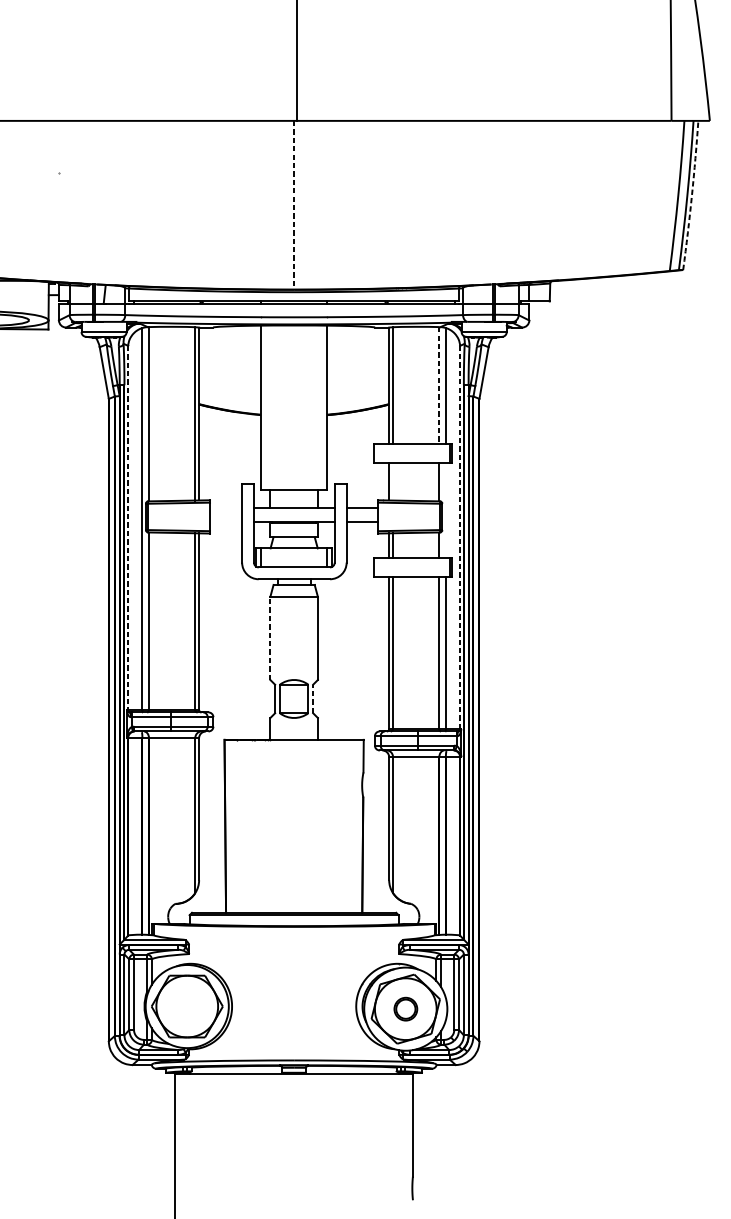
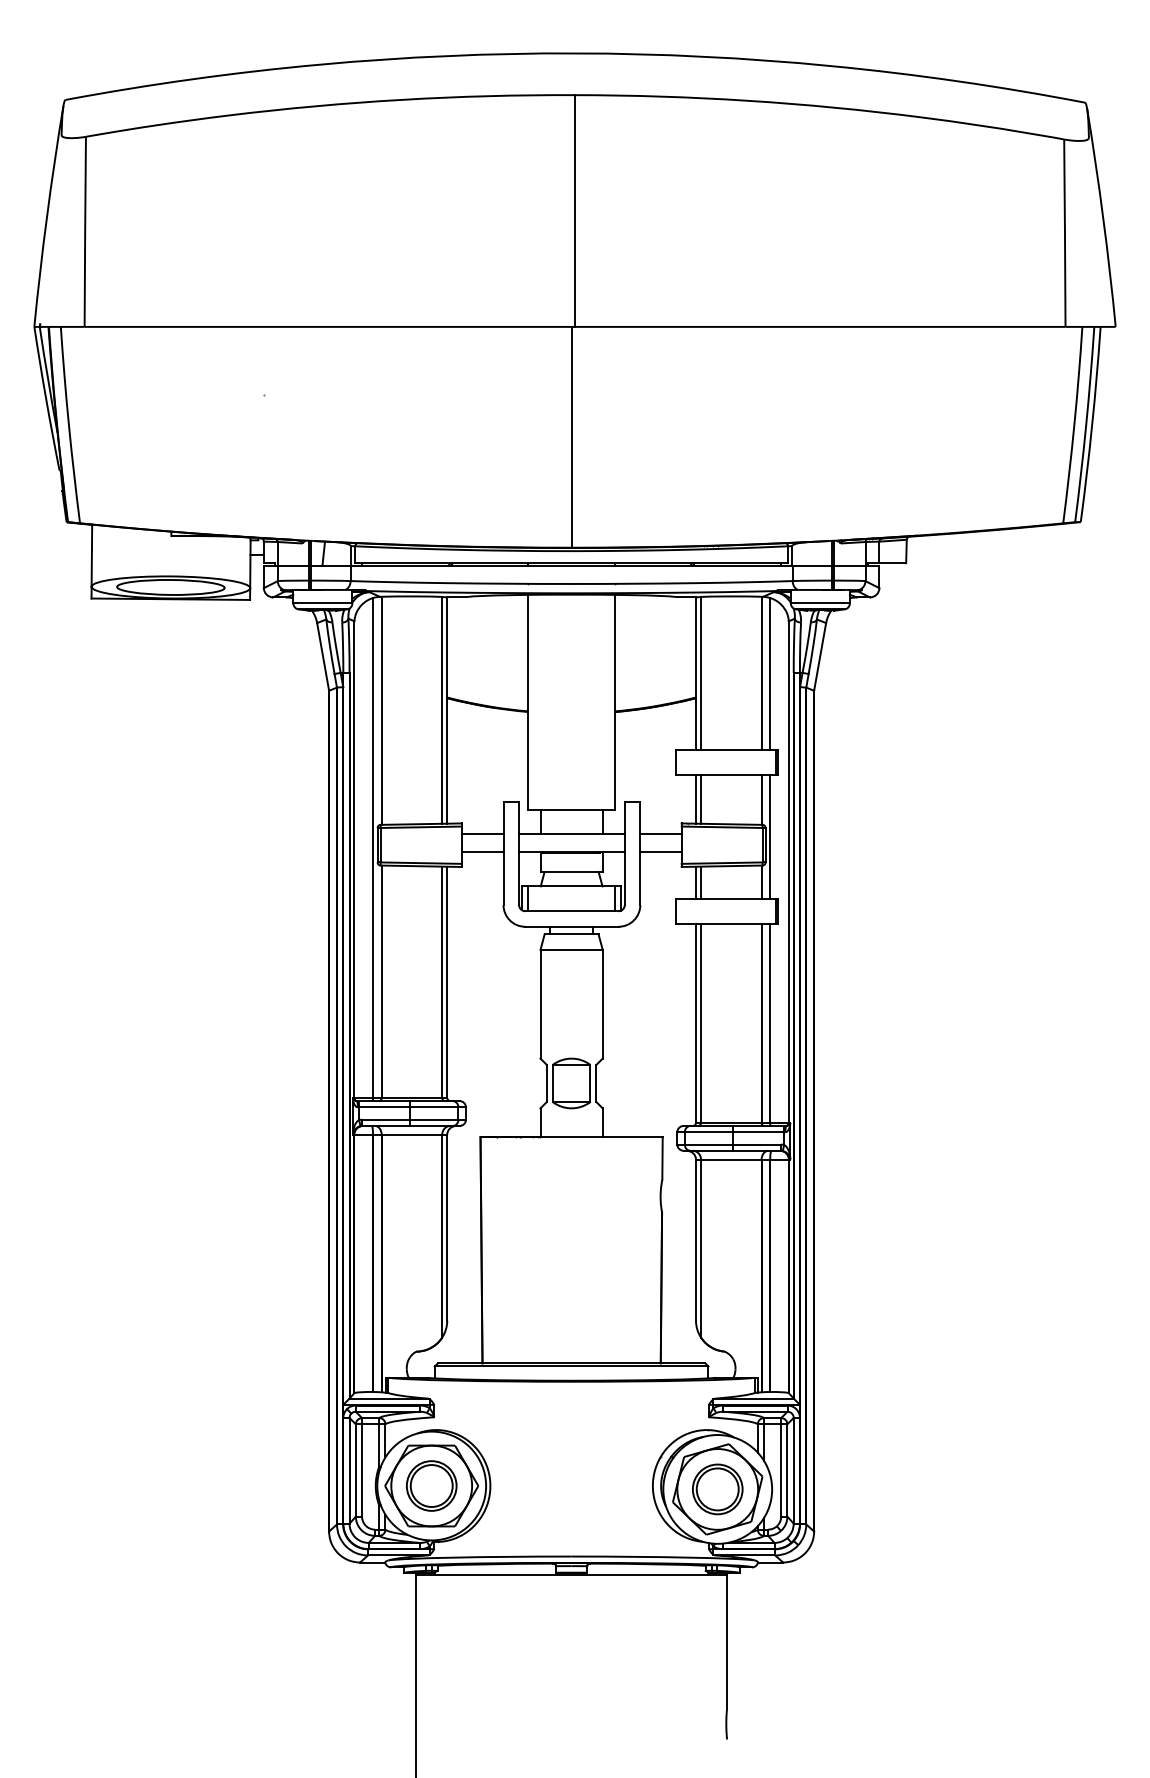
arc: (692, 195) -> (1092, 424), dashed -> solid
line: (294, 205) -> (571, 437), dashed -> solid
line: (439, 385) -> (761, 673), dashed -> solid
line: (393, 481) -> (701, 798), added
line: (226, 507) -> (482, 833), added
line: (446, 510) -> (770, 836), added
line: (226, 522) -> (482, 852), added
line: (128, 528) -> (354, 860), dashed -> solid
line: (459, 537) -> (788, 872), dashed -> solid
line: (270, 637) -> (540, 1003), dashed -> solid
line: (313, 698) -> (596, 1083), dashed -> solid
part: (187, 1006) -> (431, 1485), added
part: (405, 1009) -> (717, 1489), size x1.67

